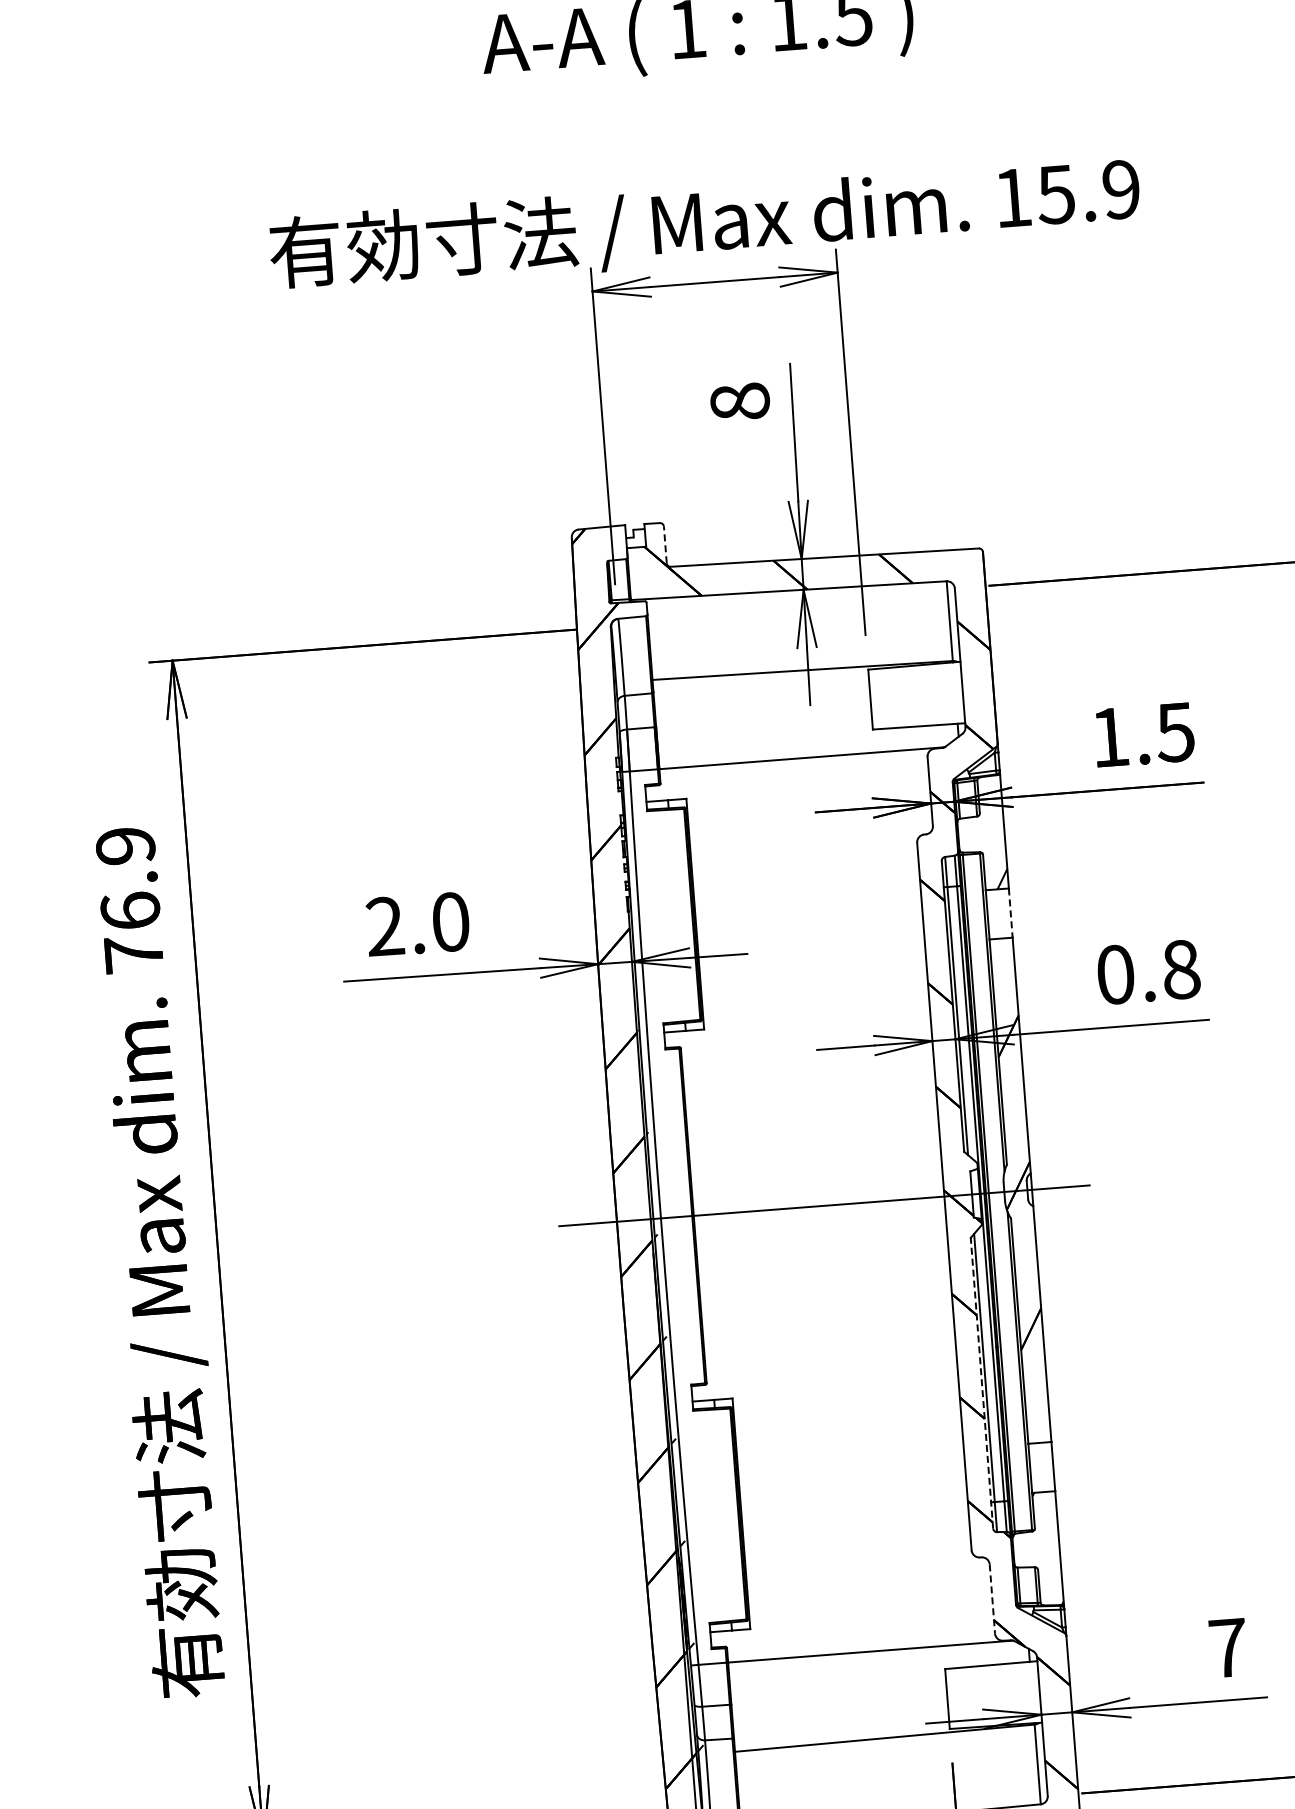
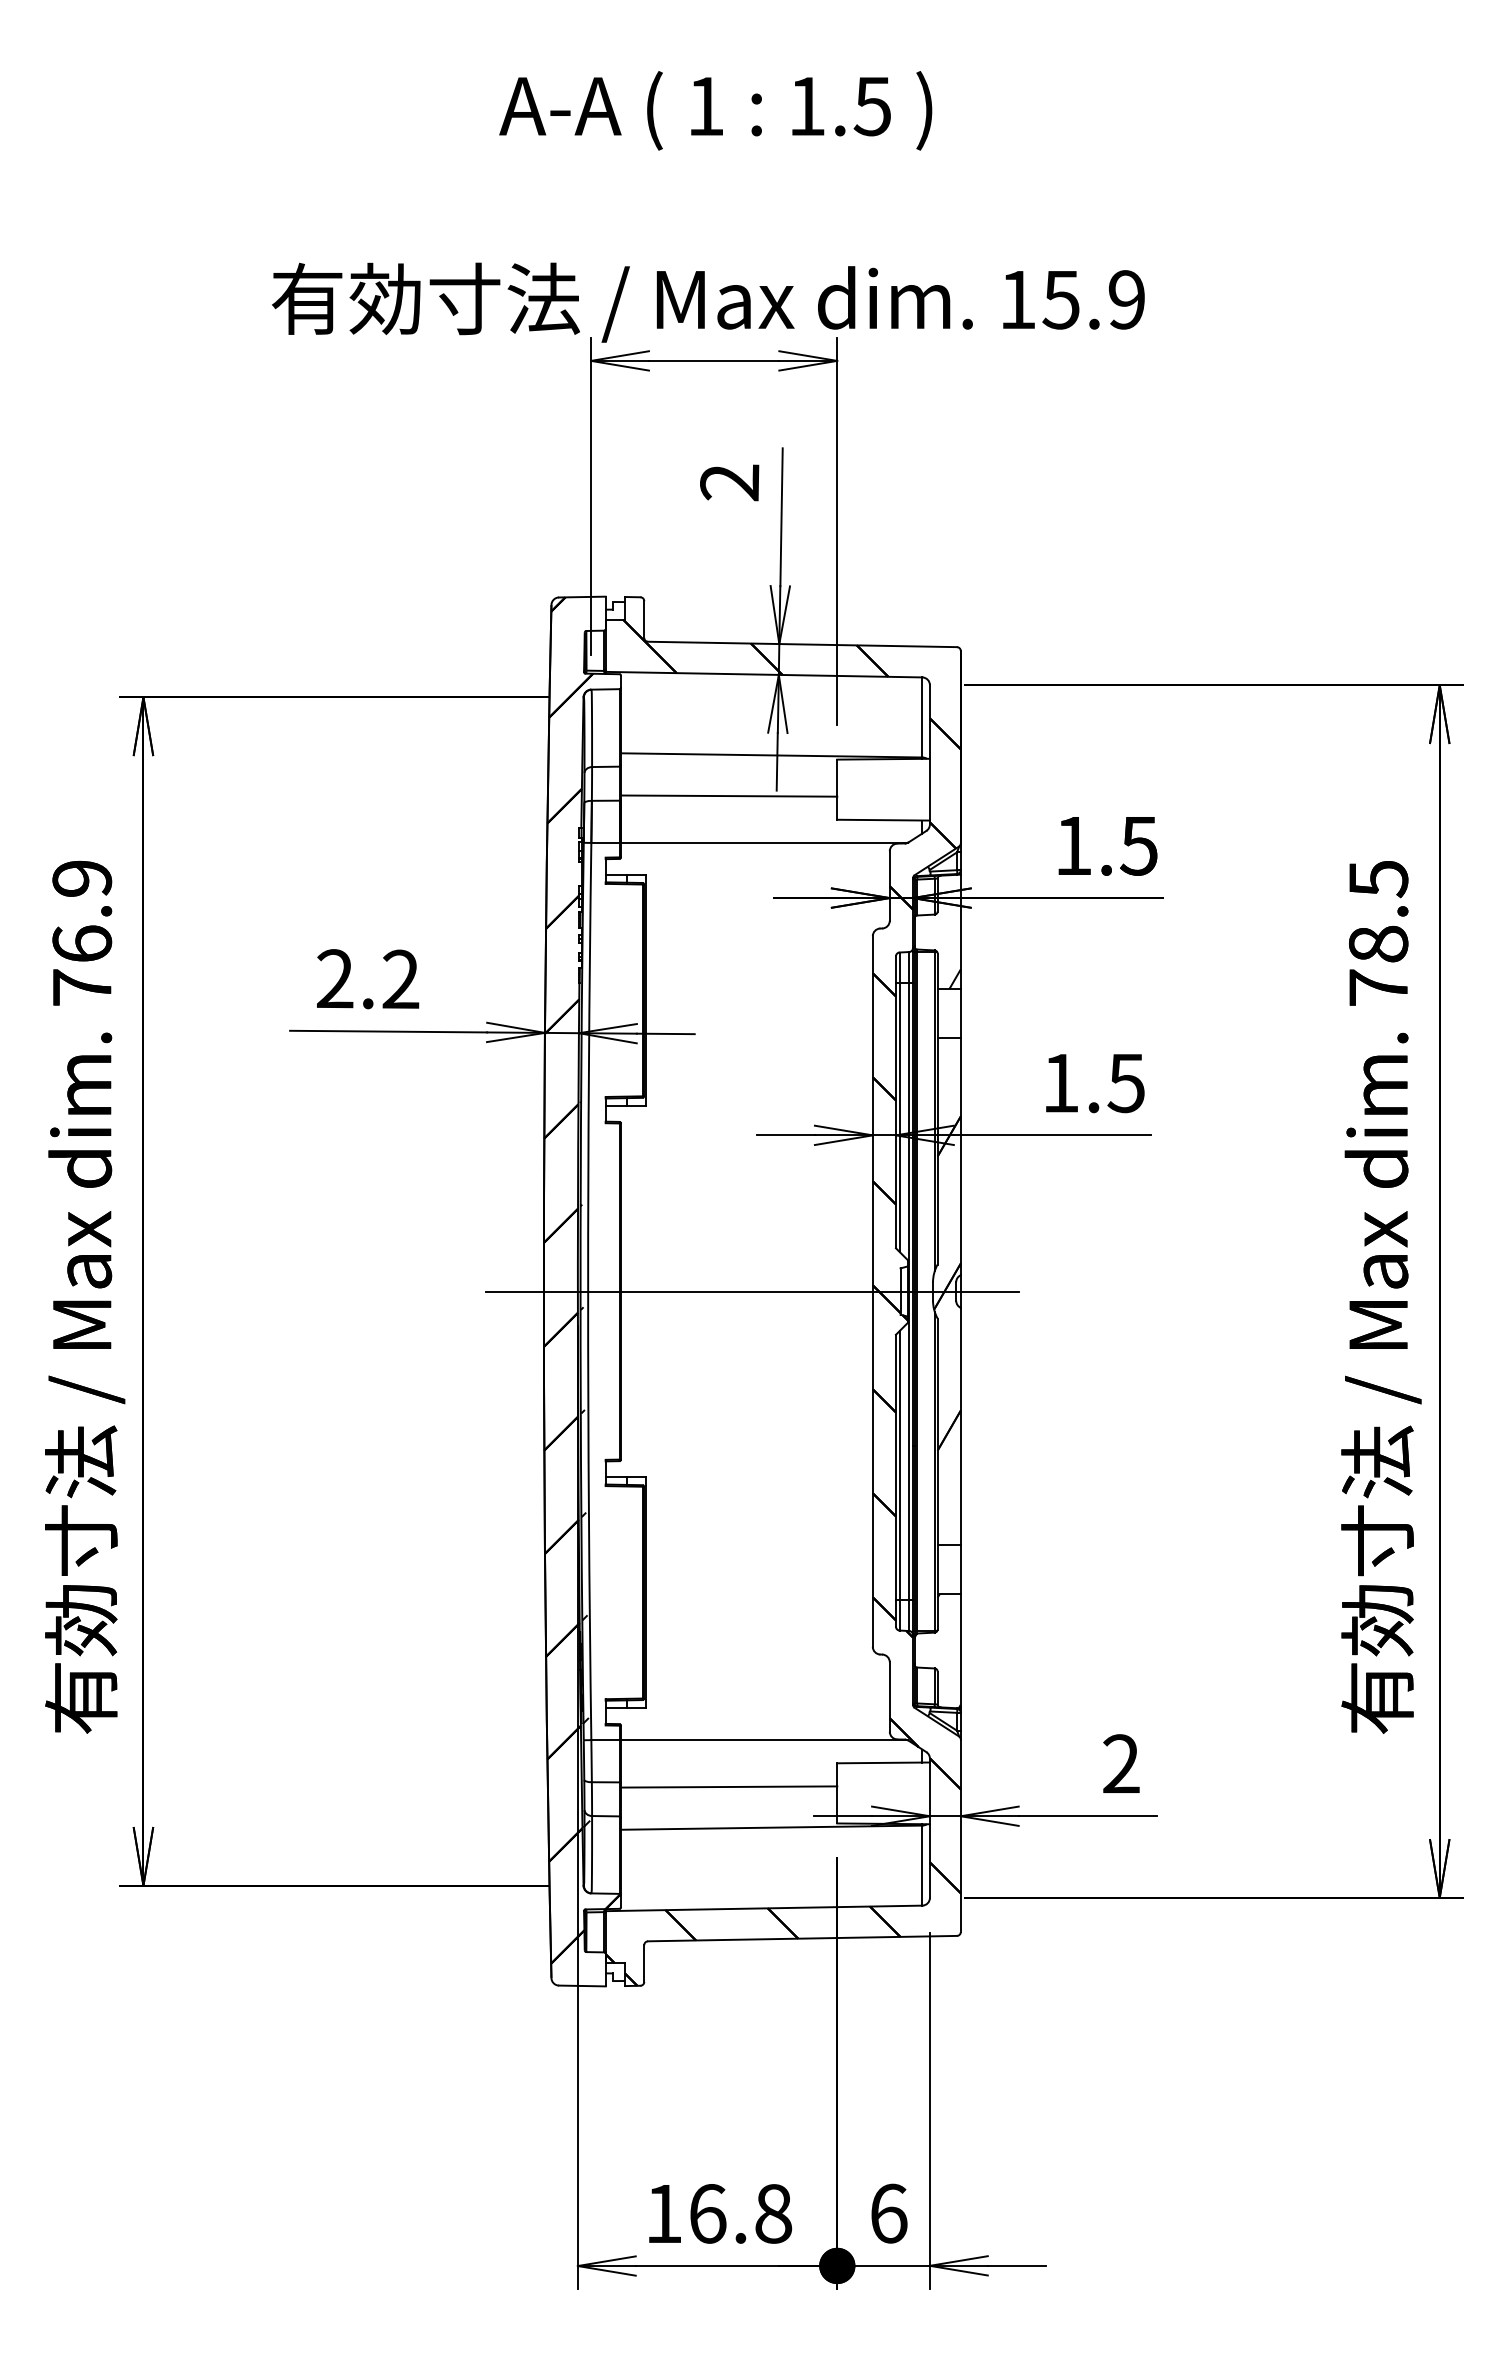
text: (739, 401) -> (729, 482), 8 -> 2
line: (665, 544) -> (644, 619), dashed -> solid
line: (763, 713) -> (729, 795), added
line: (1010, 913) -> (960, 1013), dashed -> solid
text: (450, 922) -> (400, 979), 2.0 -> 2.2
text: (1149, 972) -> (1094, 1083), 0.8 -> 1.5
line: (981, 1383) -> (895, 1480), dashed -> solid
line: (992, 1599) -> (889, 1697), dashed -> solid
text: (1228, 1647) -> (1121, 1763), 7 -> 2
line: (839, 1700) -> (729, 1786), added

